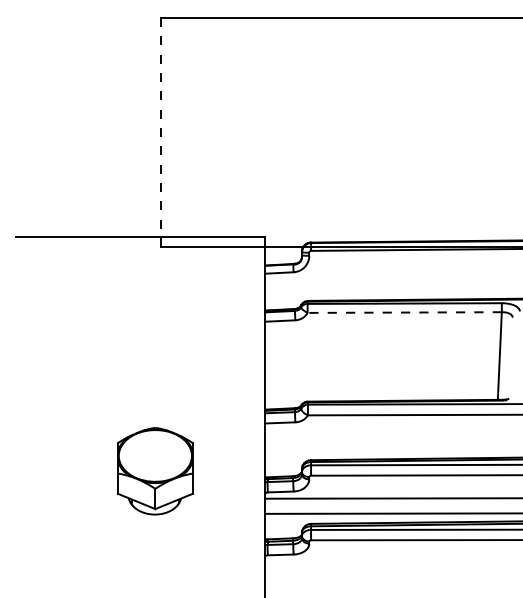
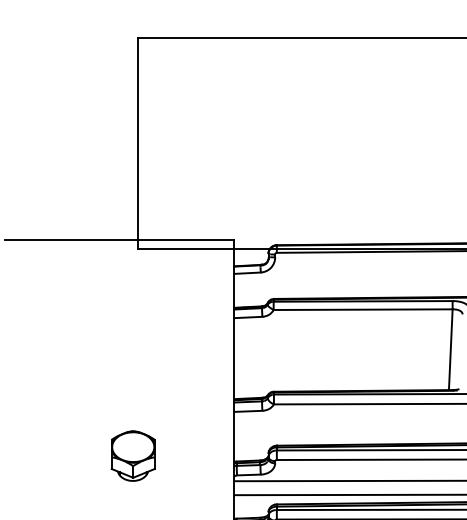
line: (160, 132) -> (138, 143), dashed -> solid
line: (404, 312) -> (362, 309), dashed -> solid
part: (154, 471) -> (132, 456), size x0.62

